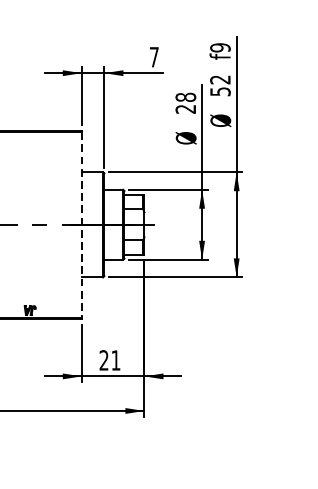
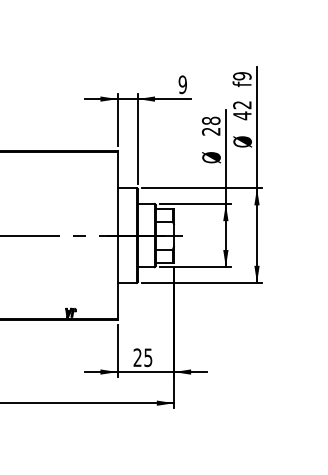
text: (153, 56) -> (182, 84), 7 -> 9
text: (220, 91) -> (242, 115), 52 -> 42
line: (81, 225) -> (117, 236), dashed -> solid
text: (116, 360) -> (148, 357), 21 -> 25

